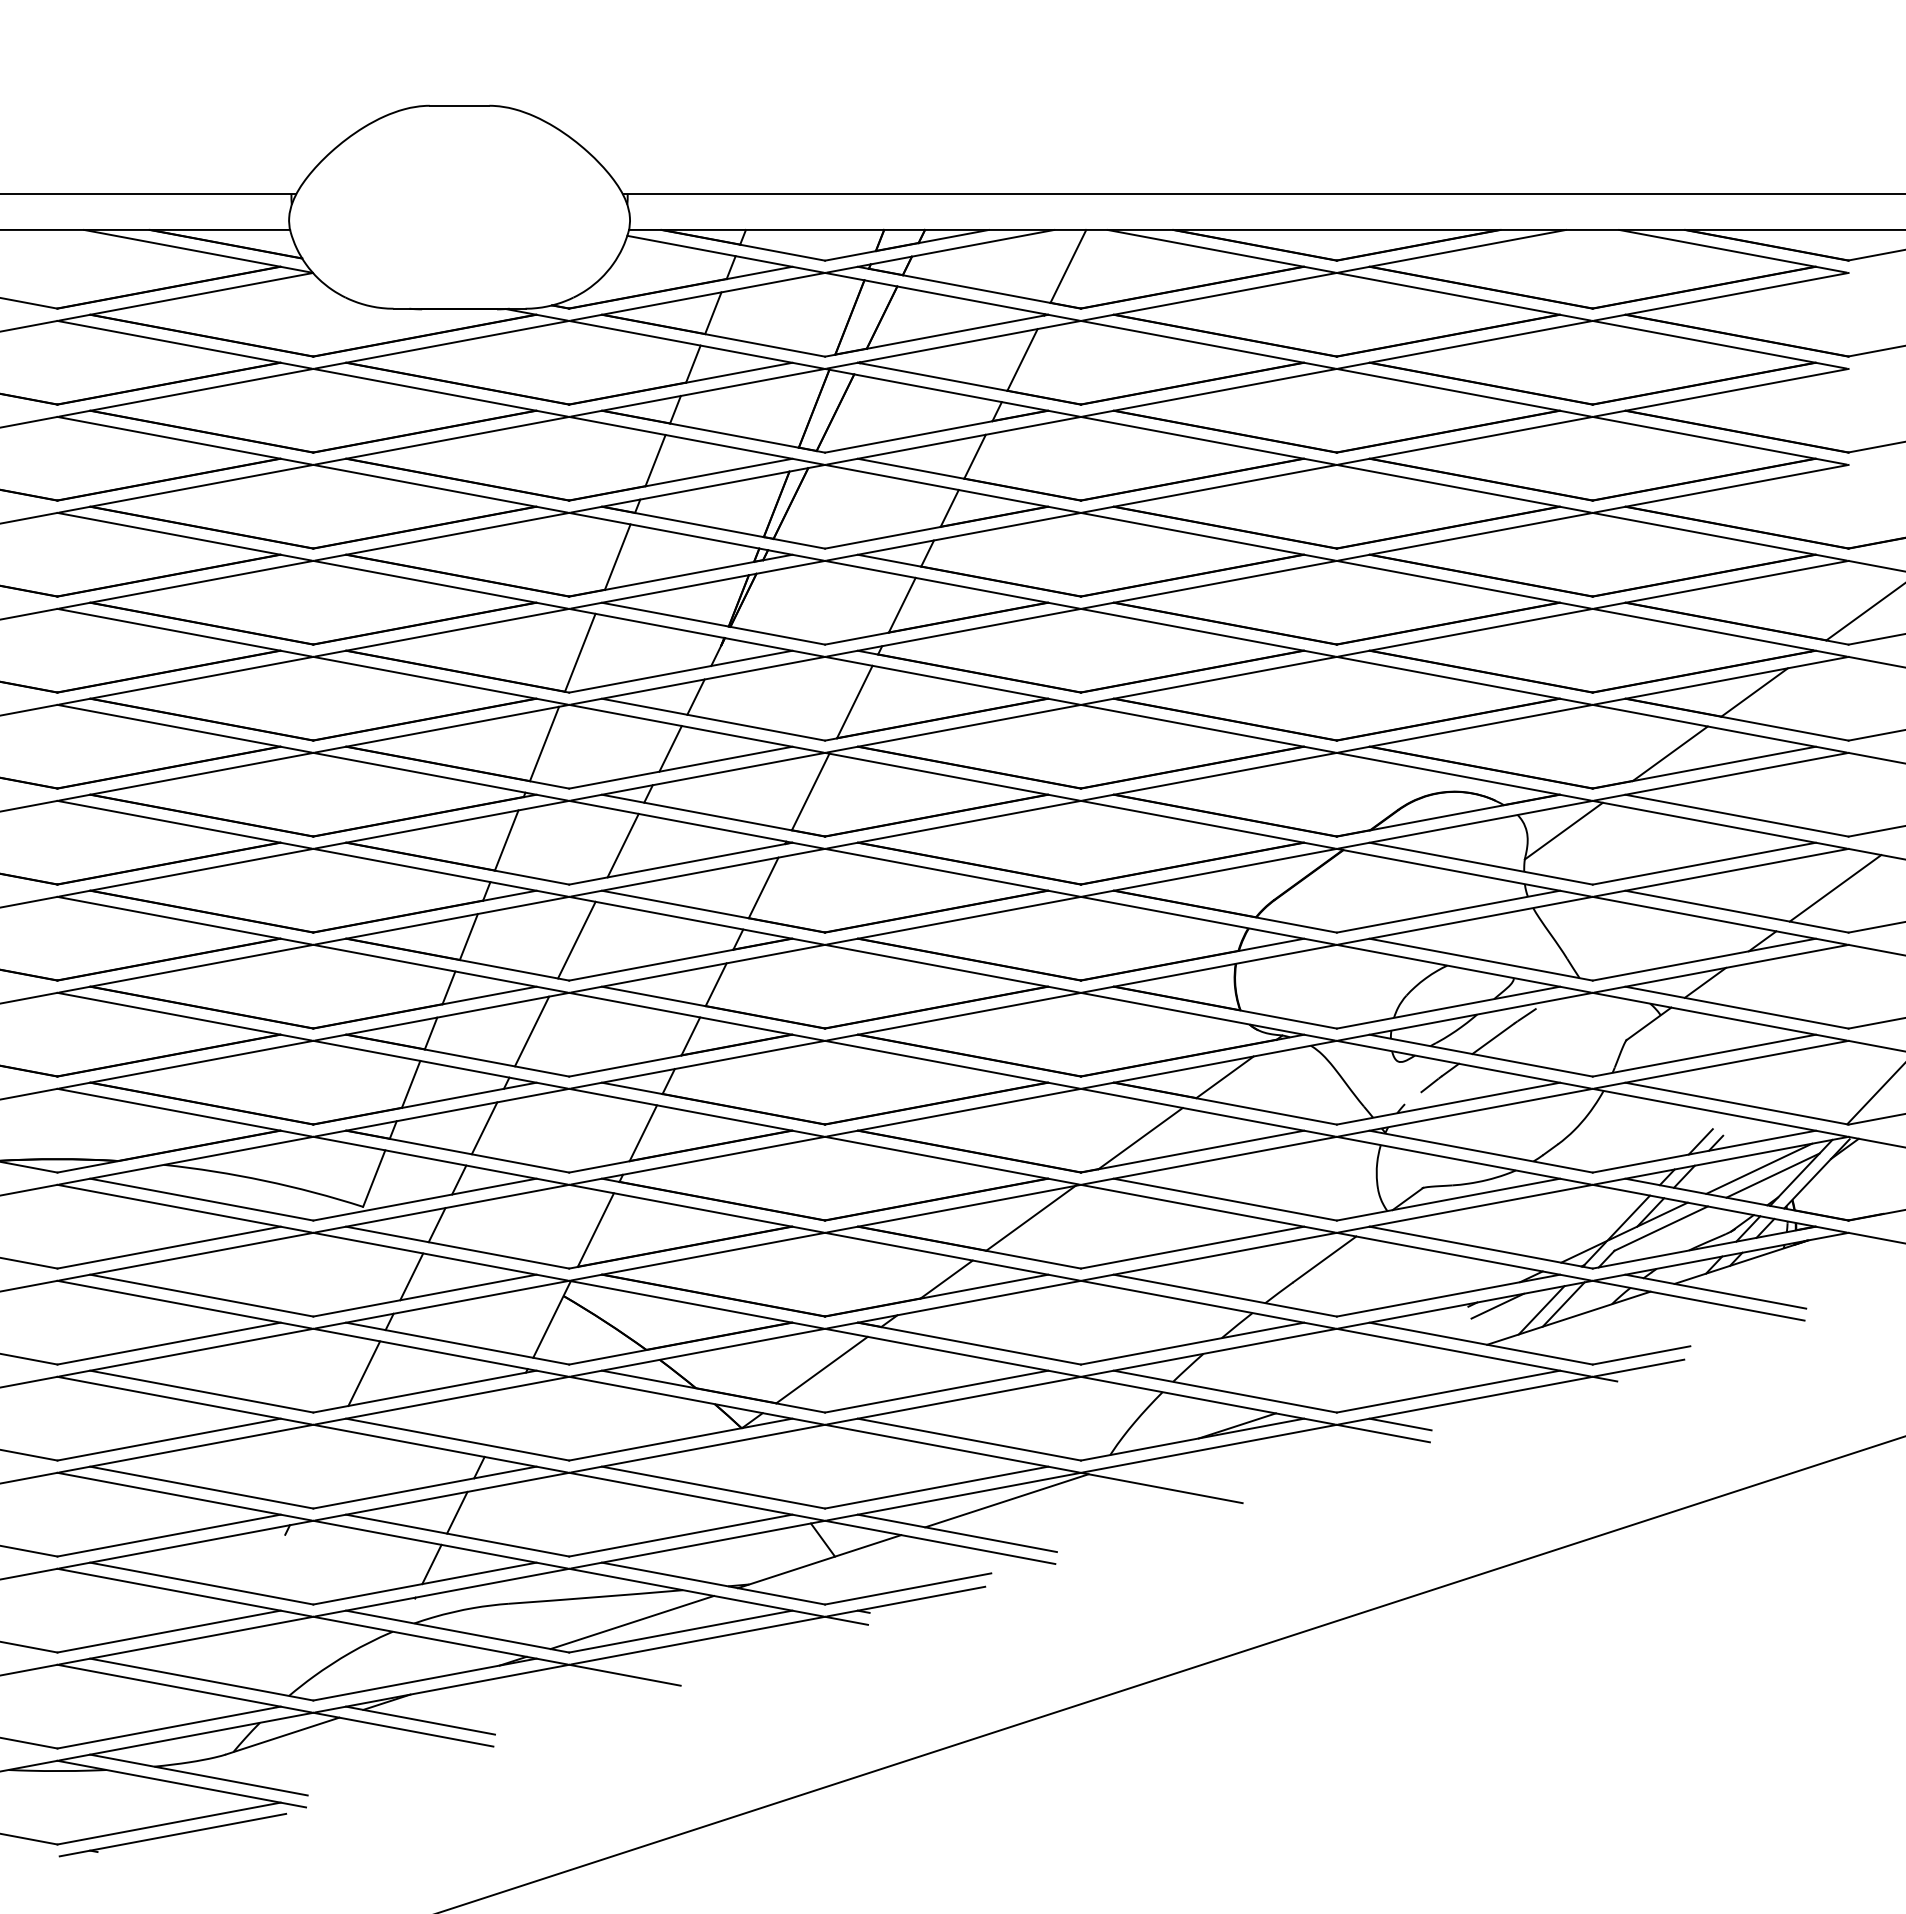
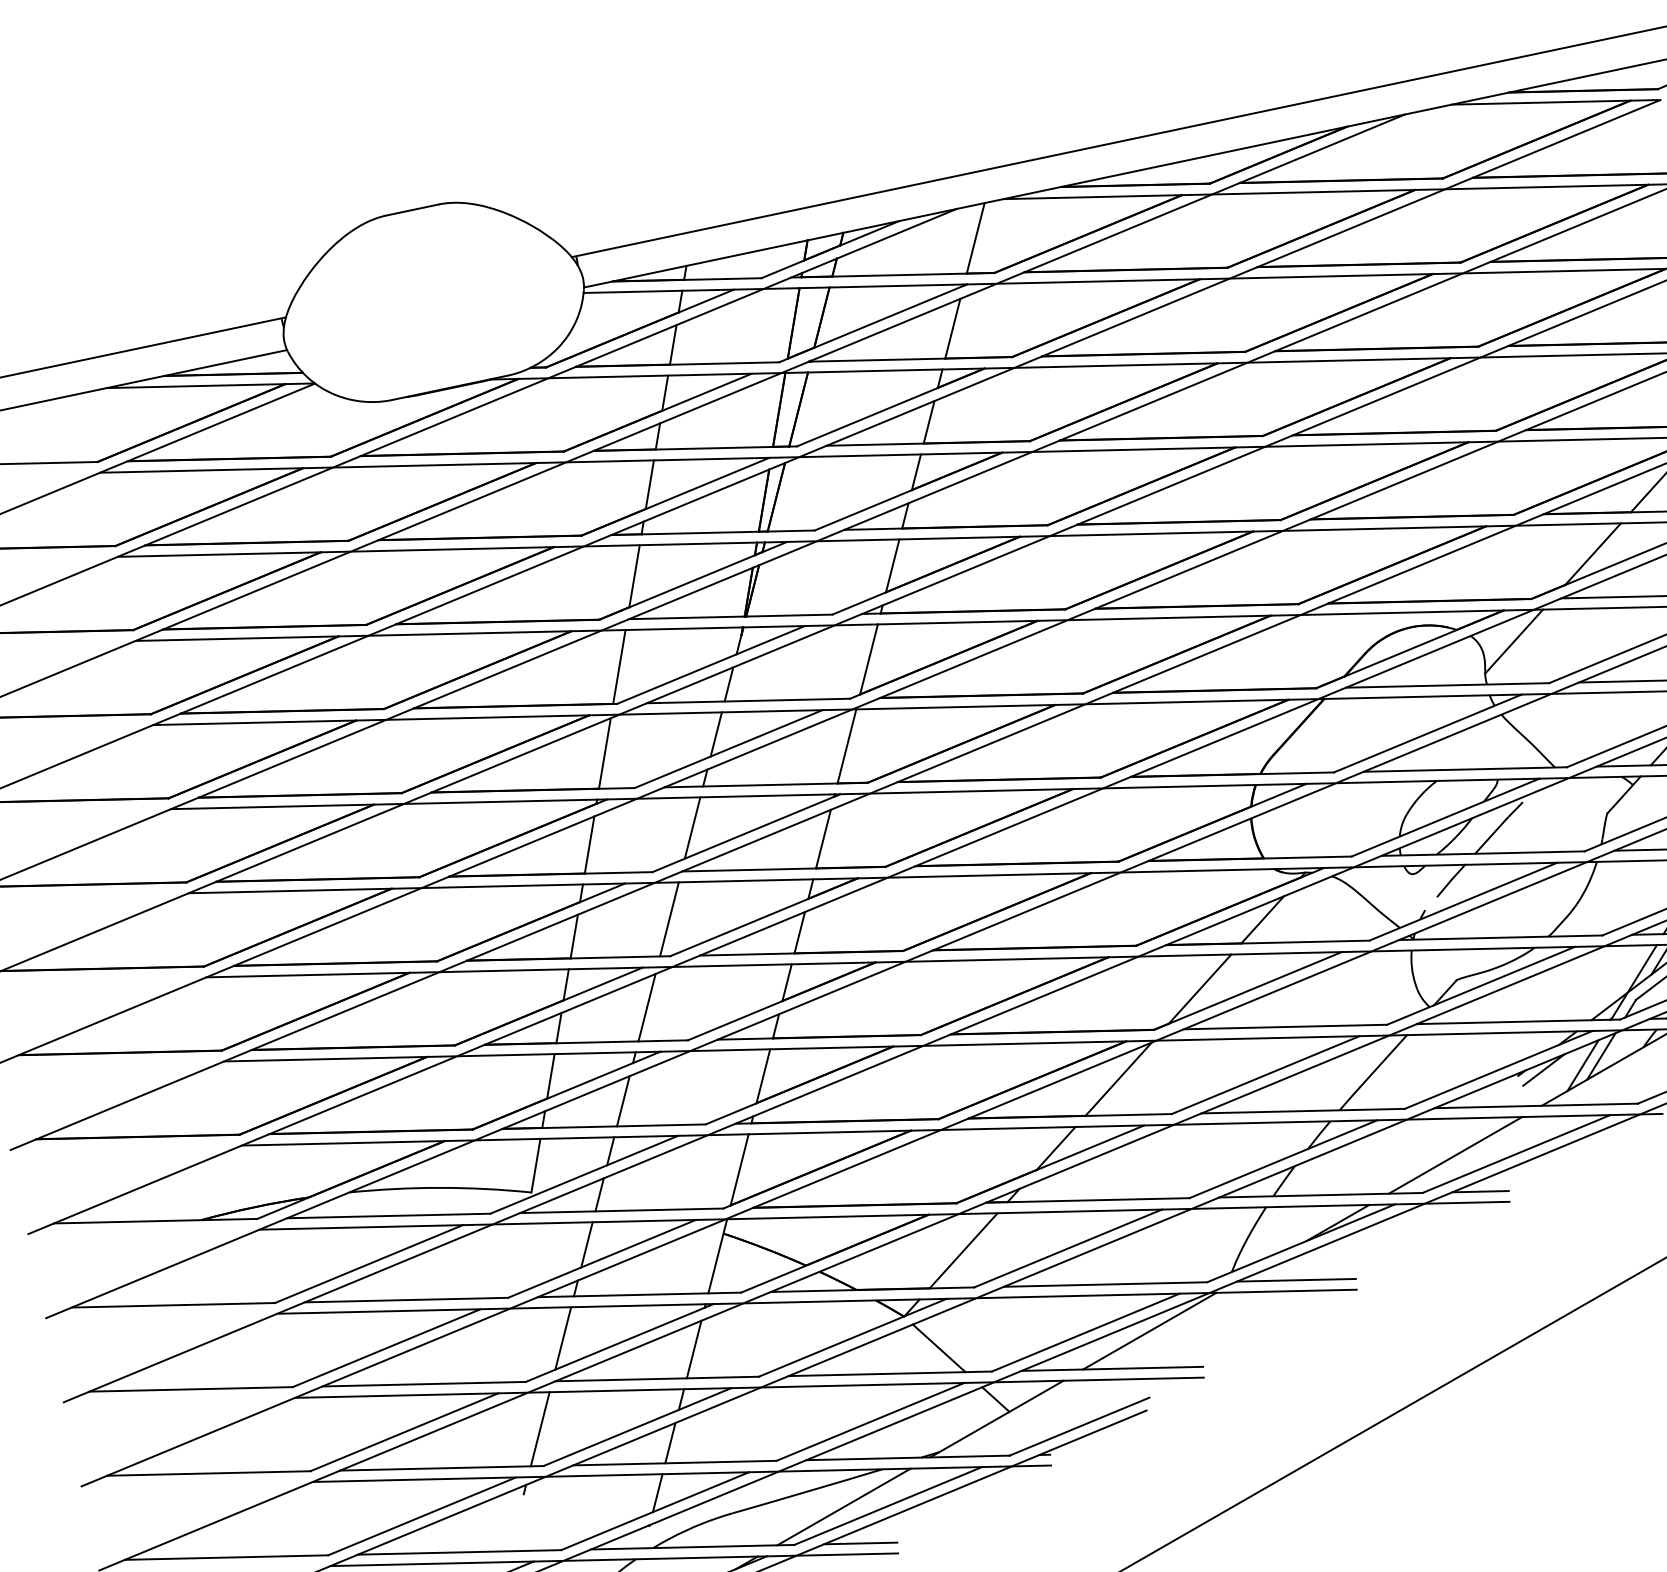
line: (1381, 1378) -> (1455, 1154), added
line: (504, 1415) -> (693, 1349), added
line: (318, 1467) -> (540, 1429), added
line: (772, 1471) -> (938, 1348), added
line: (1178, 1478) -> (1295, 1279), added
line: (641, 1665) -> (860, 1542), added

